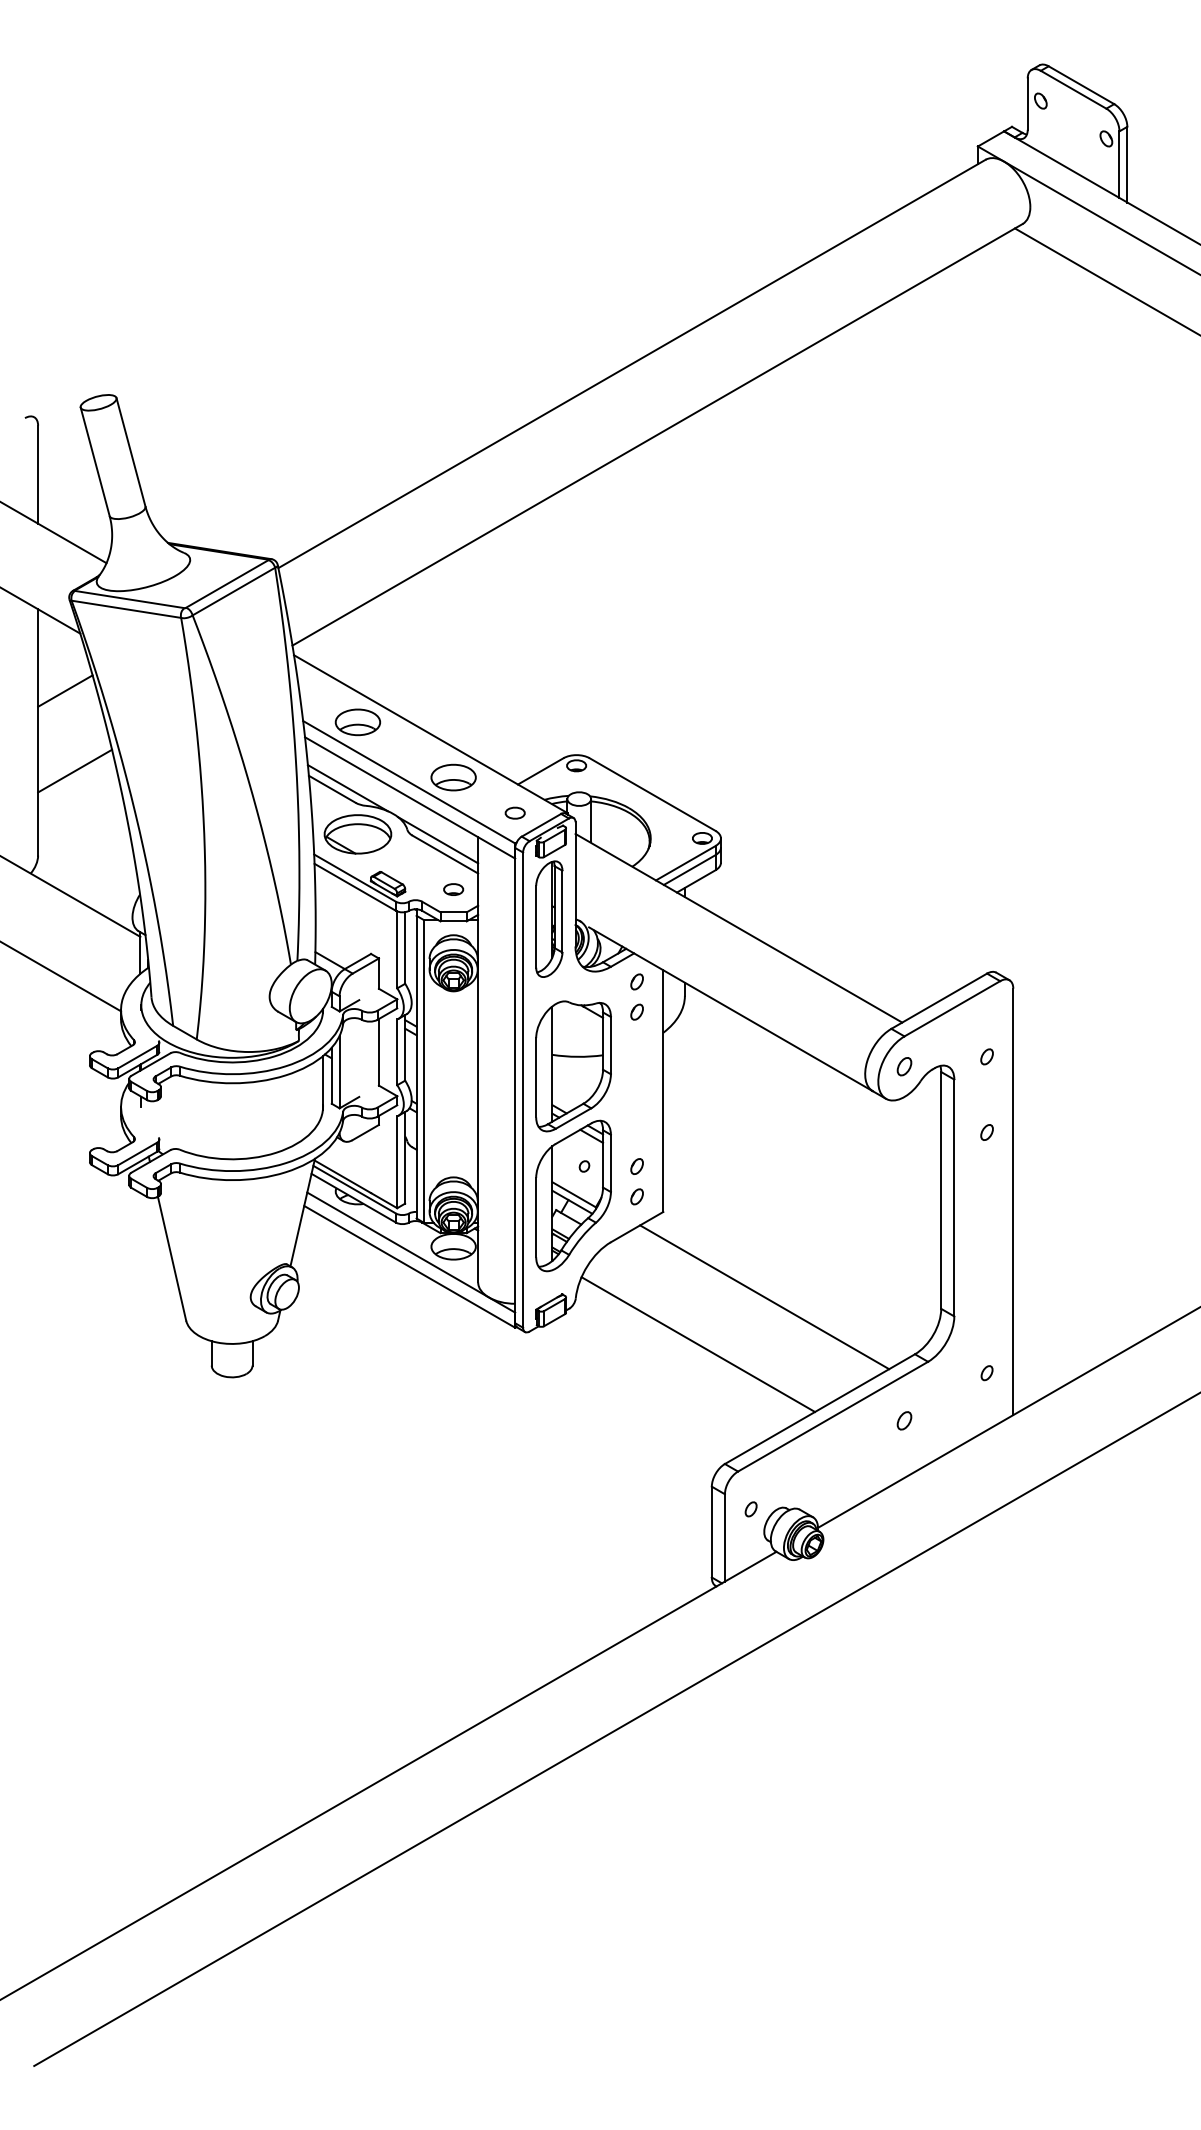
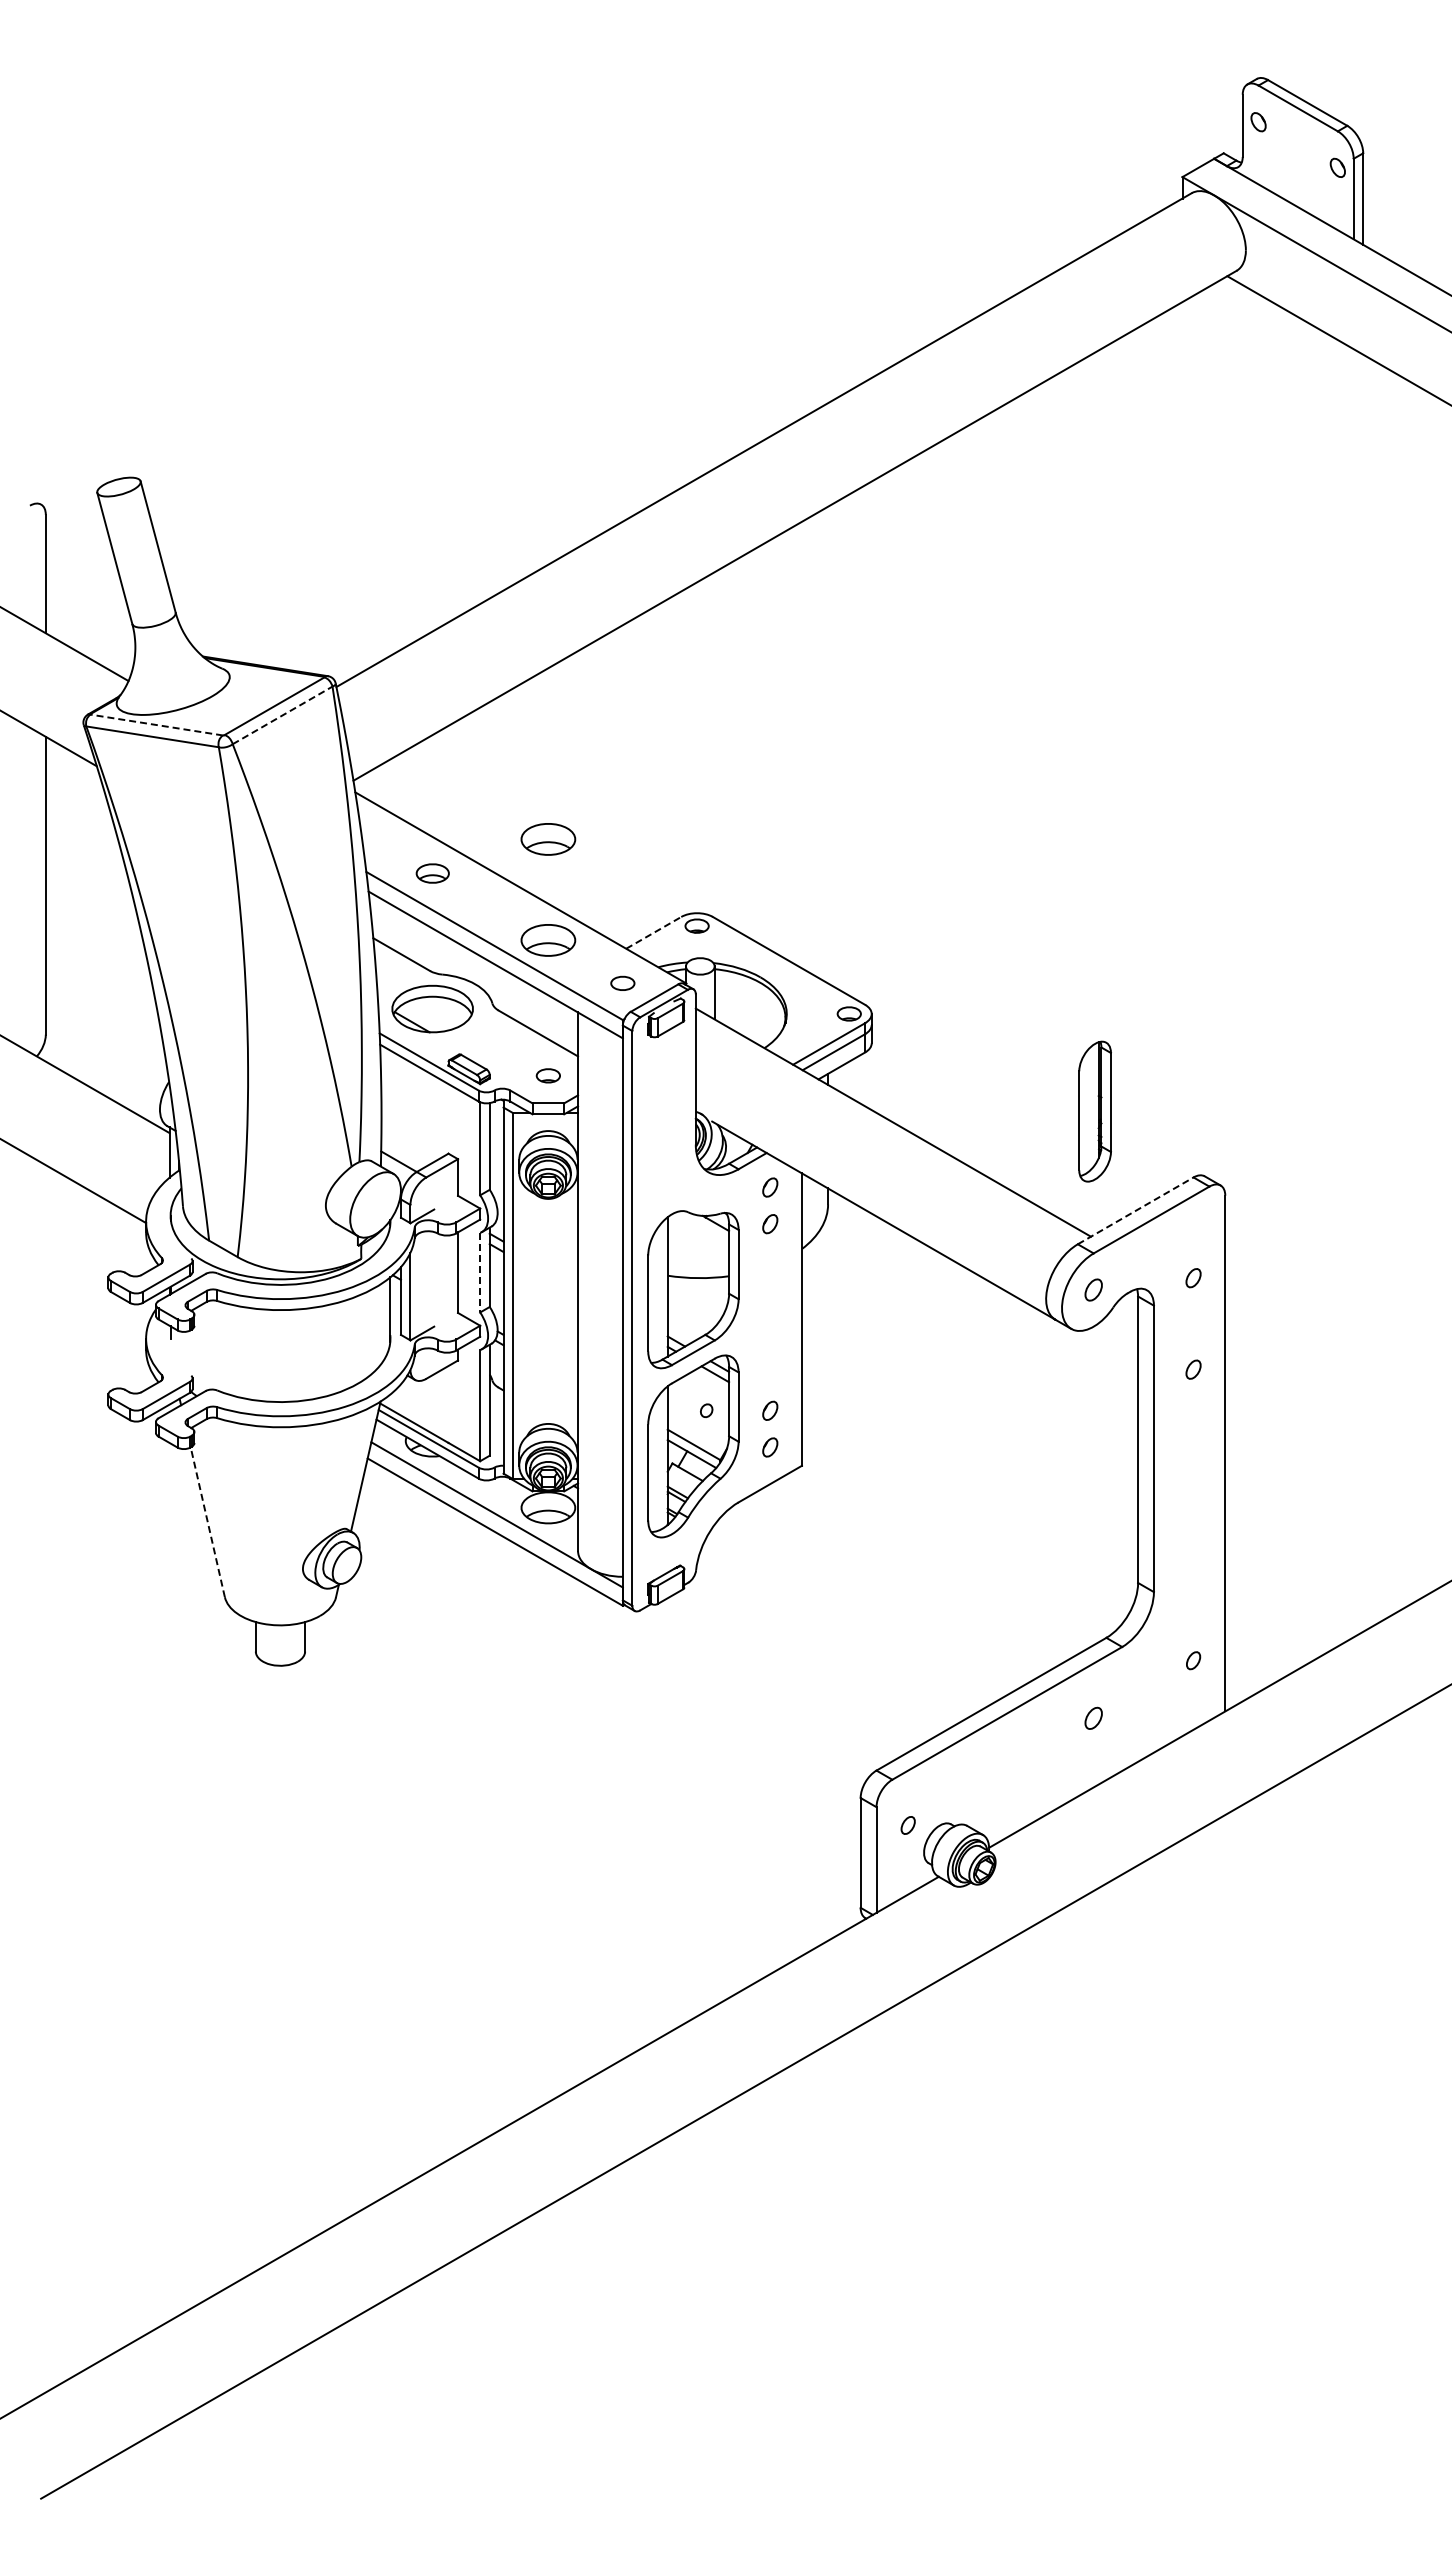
line: (233, 591) -> (282, 715), solid -> dashed
line: (129, 599) -> (156, 724), solid -> dashed
line: (65, 690) -> (78, 835), removed
part: (453, 694) -> (548, 839), added
part: (357, 722) -> (432, 873), size x0.6
line: (75, 771) -> (90, 932), removed
line: (540, 771) -> (653, 932), solid -> dashed
line: (347, 788) -> (420, 953), removed
line: (438, 840) -> (529, 1016), removed
part: (548, 919) -> (1094, 1111), moved
line: (939, 1000) -> (1135, 1210), solid -> dashed
line: (397, 1052) -> (480, 1272), solid -> dashed
line: (171, 1258) -> (207, 1522), solid -> dashed
line: (764, 1296) -> (924, 1568), removed
line: (698, 1344) -> (844, 1625), removed

